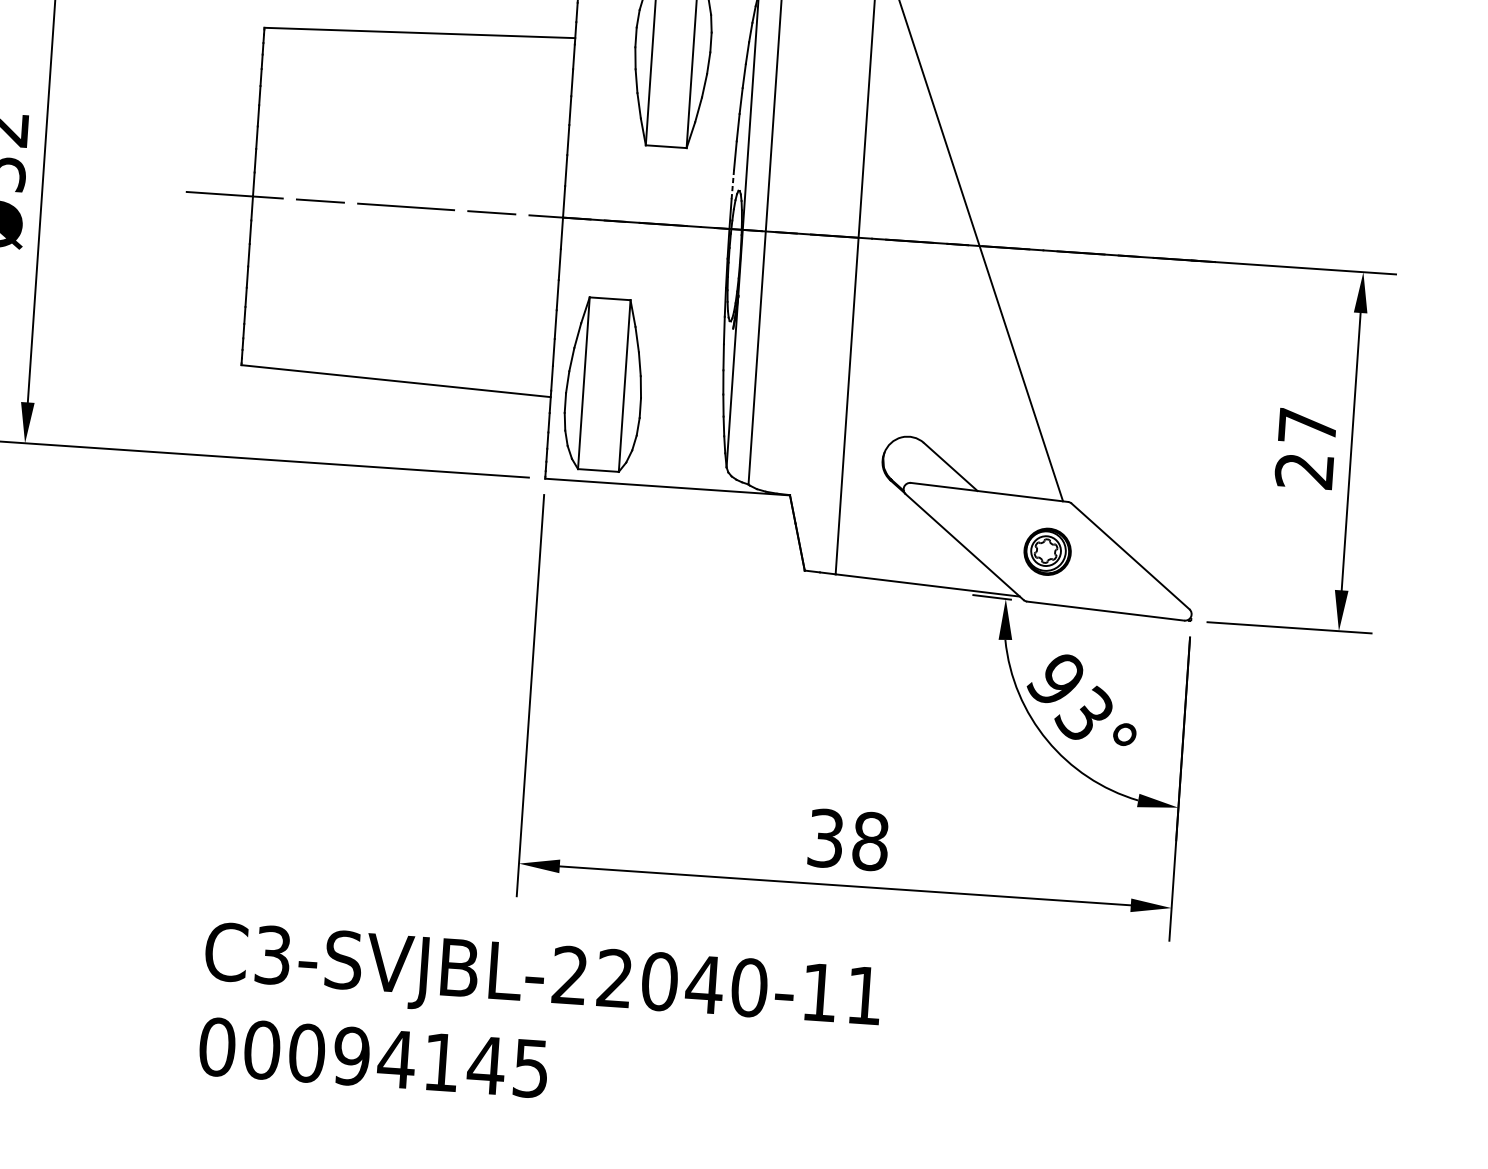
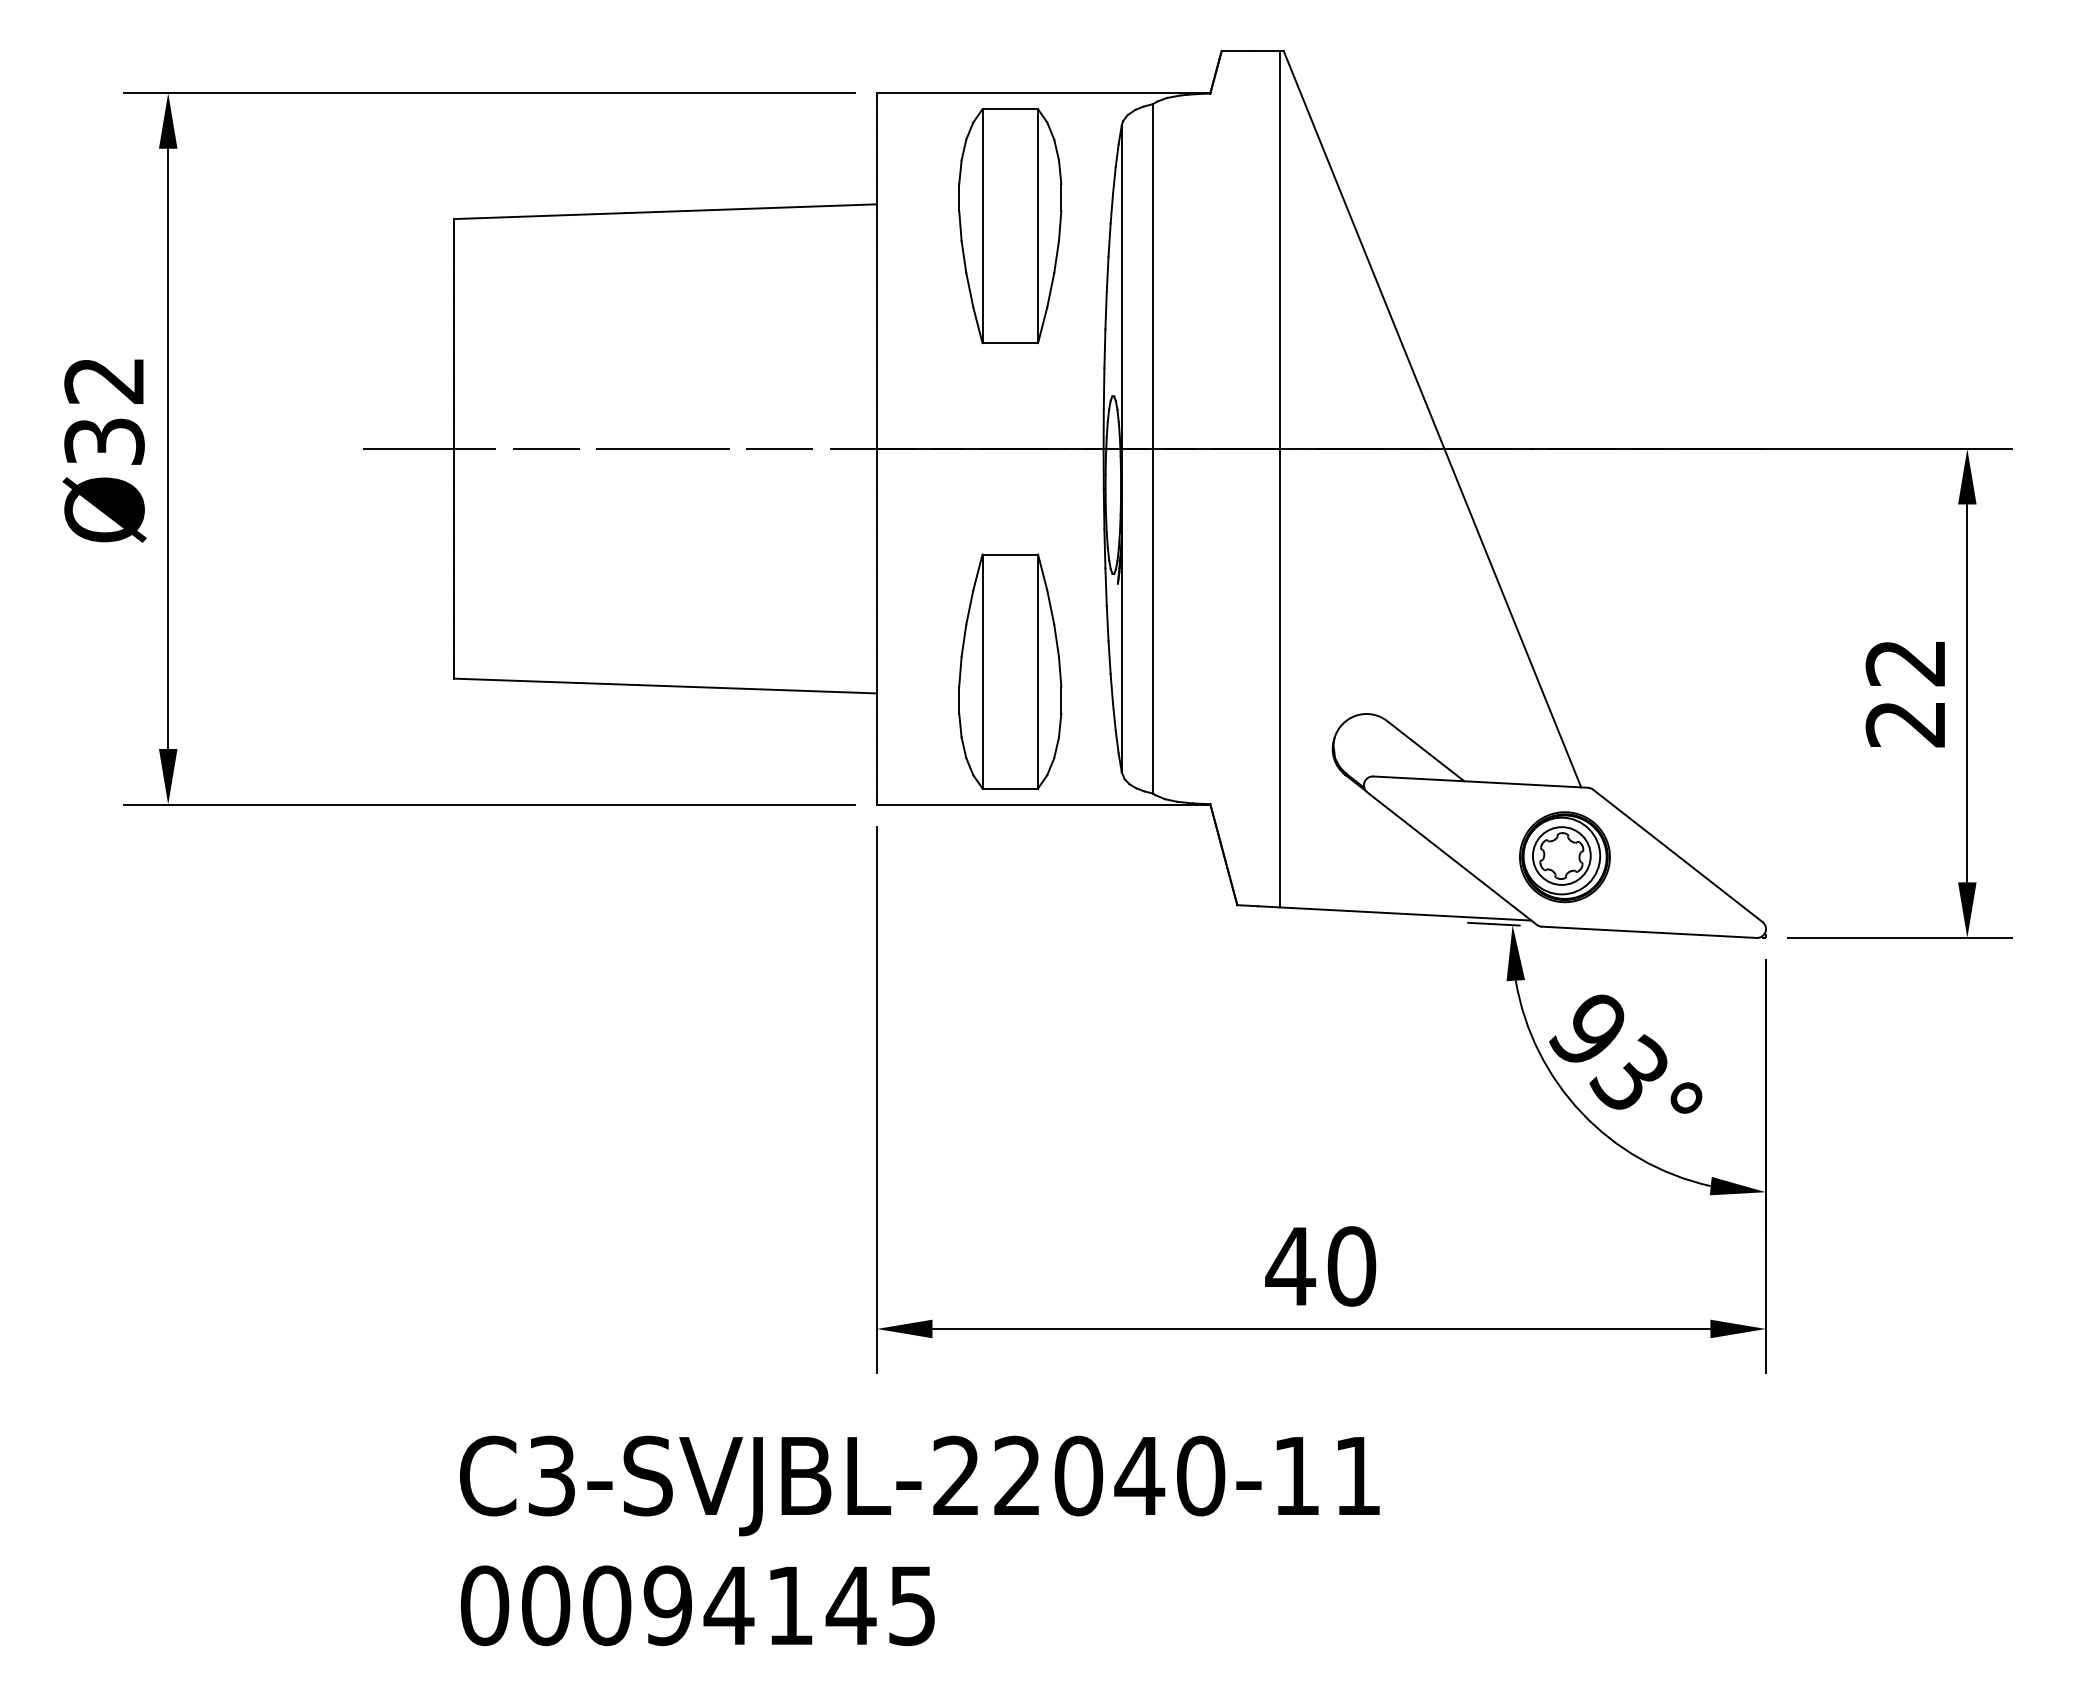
line: (733, 184) -> (1104, 388), dashed -> solid
part: (604, 384) -> (1010, 671), moved
text: (1306, 426) -> (1904, 663), 27 -> 22
part: (1047, 551) -> (1564, 857), size x1.43
text: (847, 839) -> (1320, 1266), 38 -> 40

